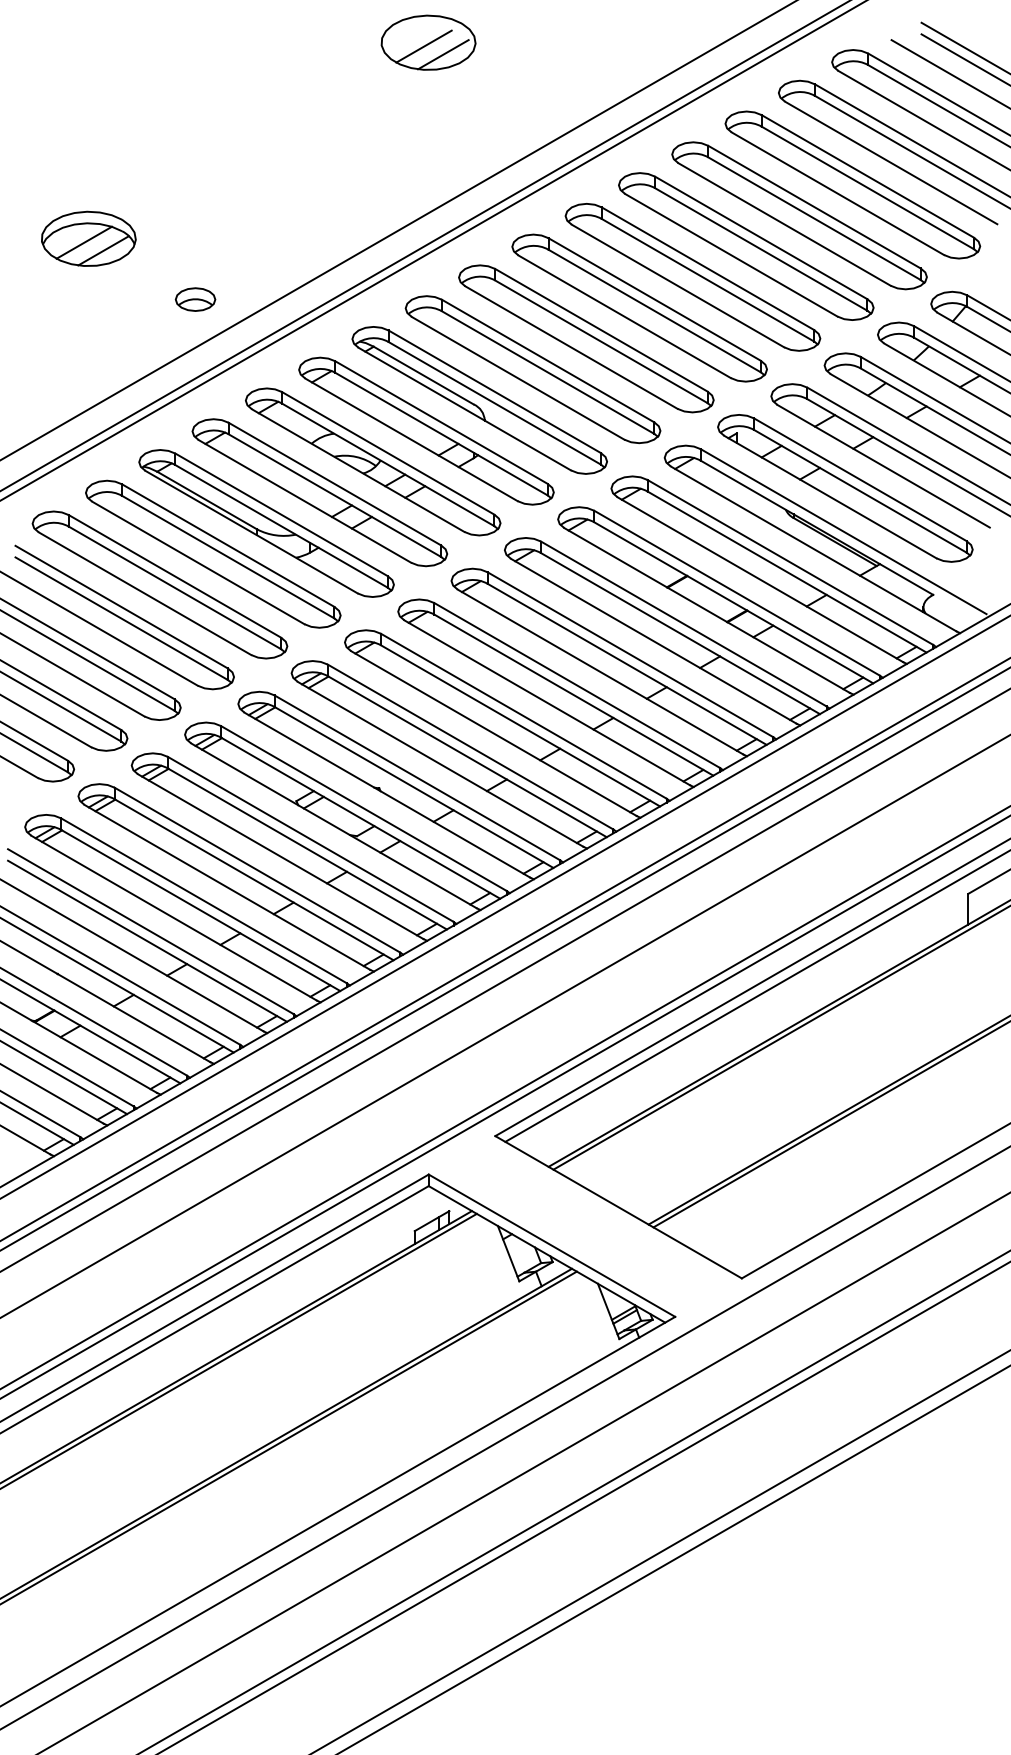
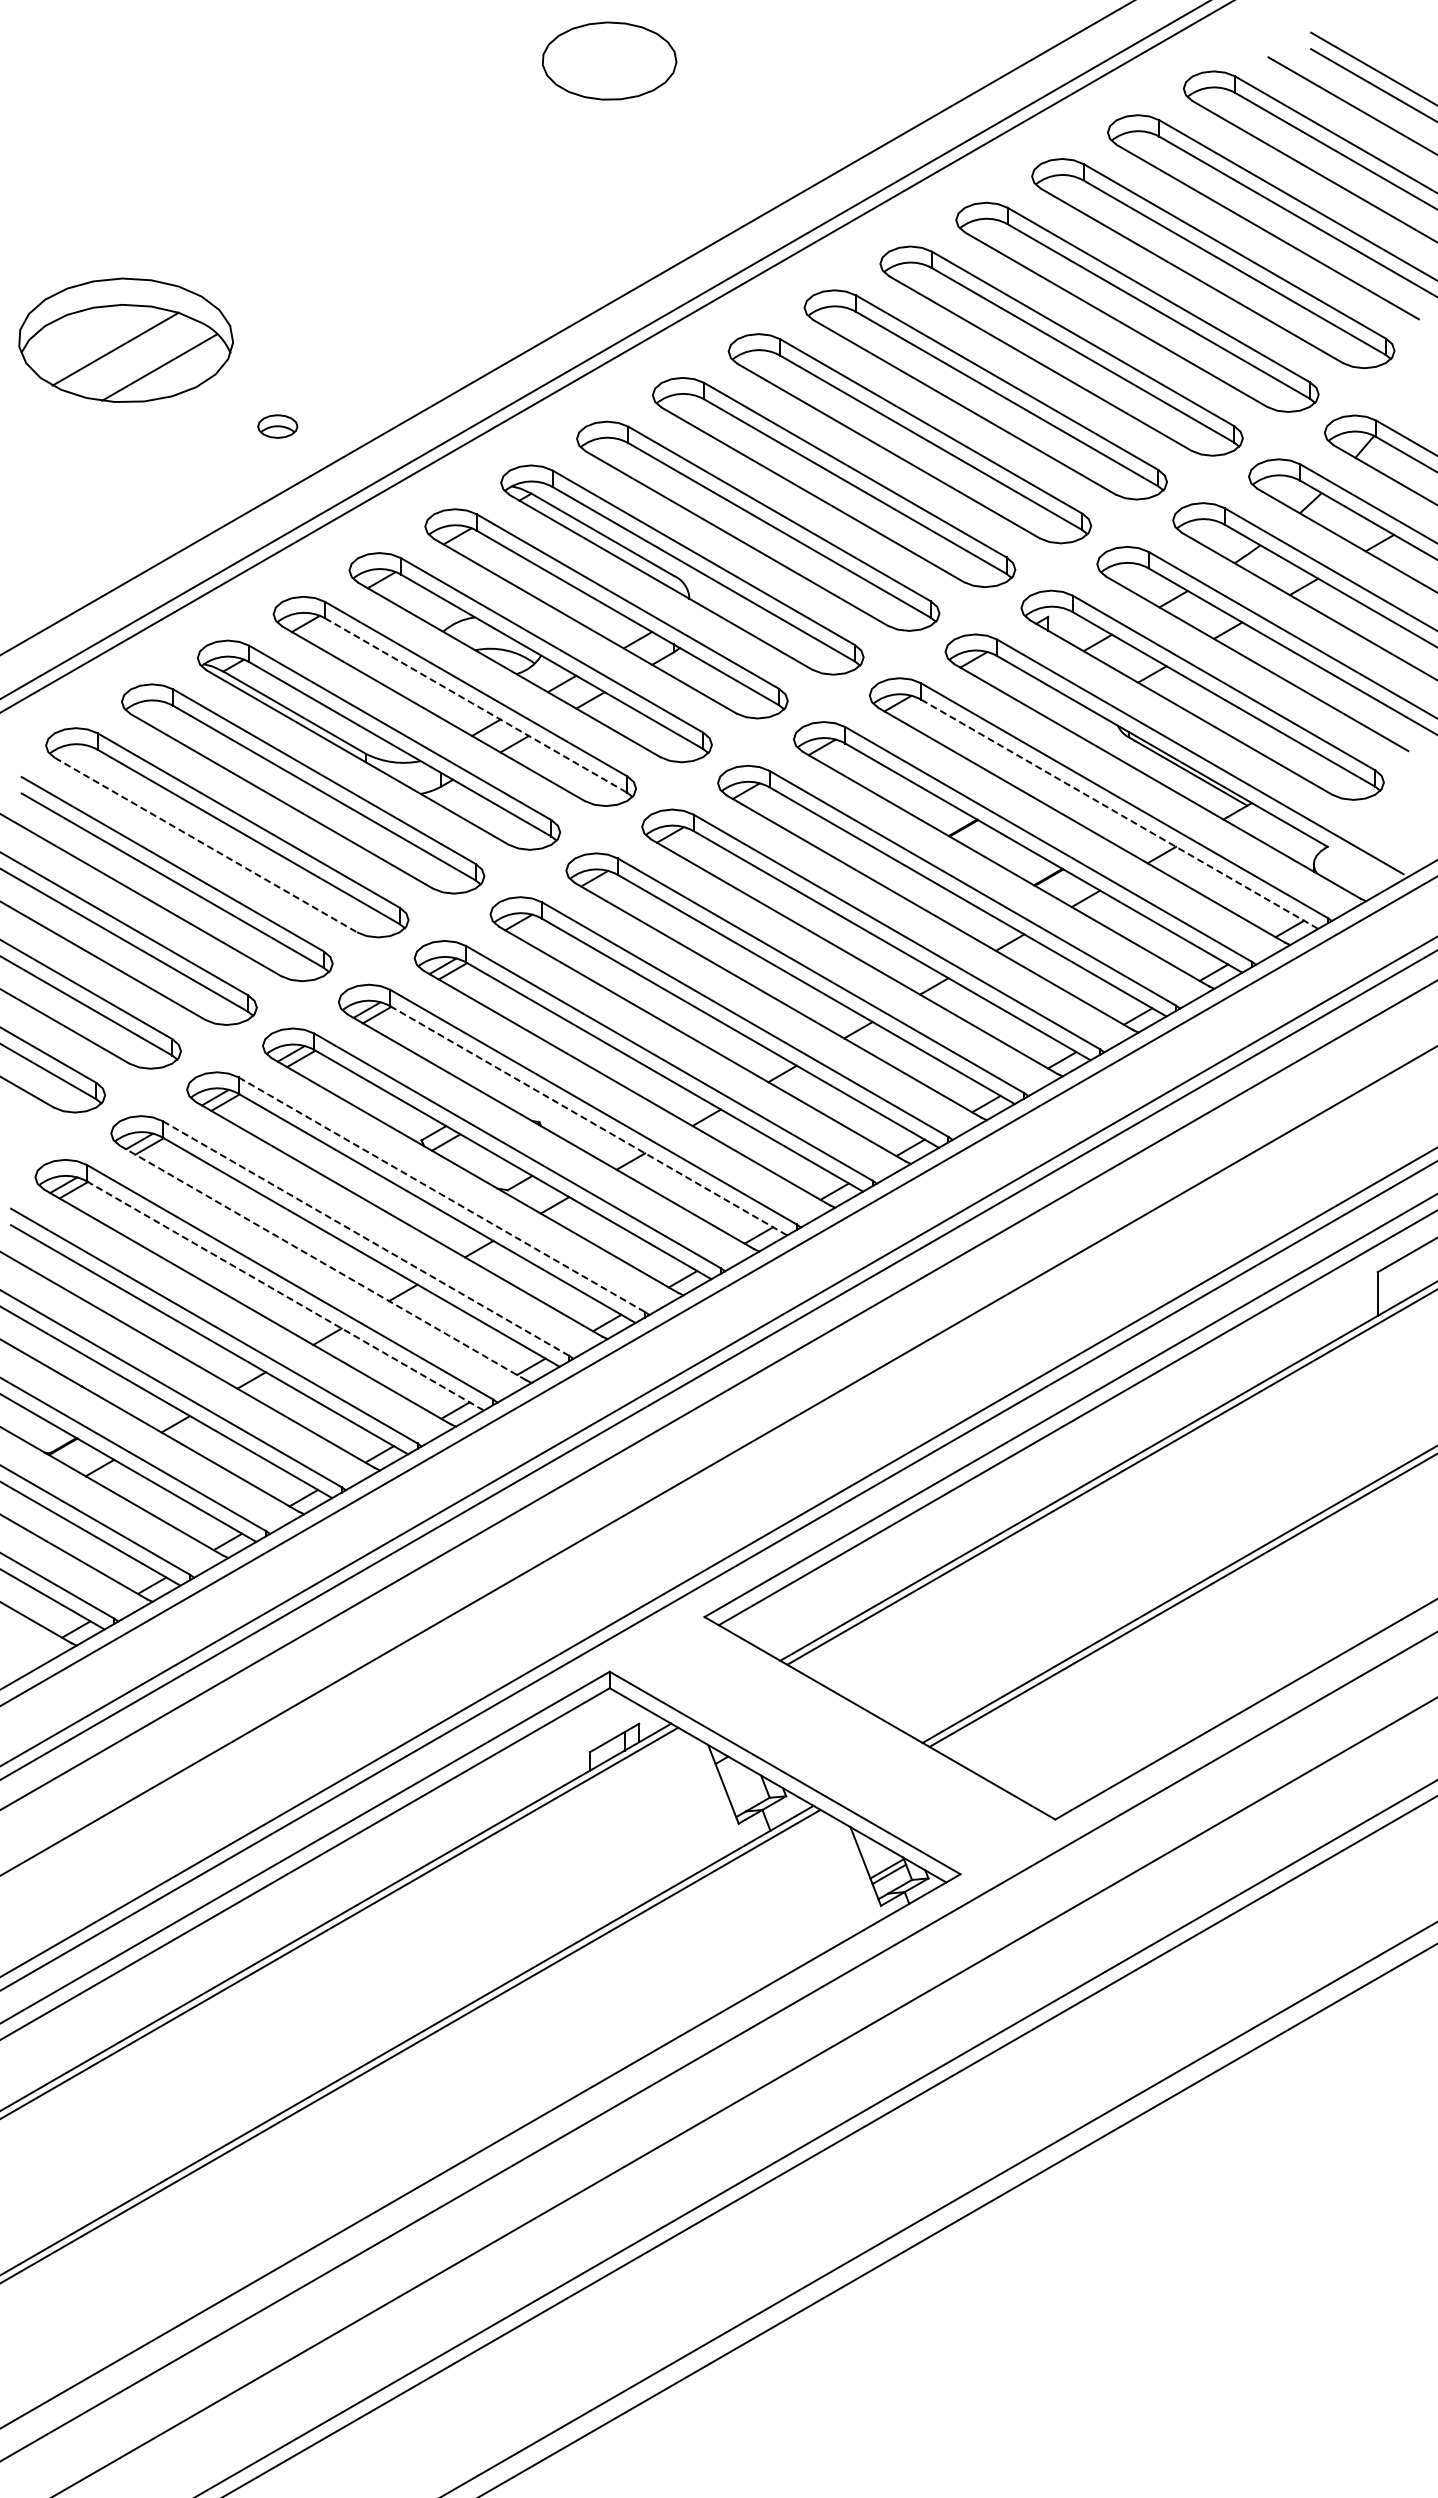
line: (423, 46) -> (602, 66), removed
line: (443, 54) -> (630, 77), removed
part: (88, 238) -> (125, 339), size x1.6
part: (195, 299) -> (277, 426), size x0.7
line: (335, 495) -> (476, 705), solid -> dashed
line: (787, 572) -> (1120, 814), solid -> dashed
line: (145, 593) -> (206, 845), solid -> dashed
line: (414, 787) -> (589, 1121), solid -> dashed
line: (310, 839) -> (441, 1194), solid -> dashed
line: (257, 870) -> (365, 1238), solid -> dashed
line: (227, 887) -> (323, 1263), solid -> dashed
line: (200, 910) -> (285, 1296), solid -> dashed

